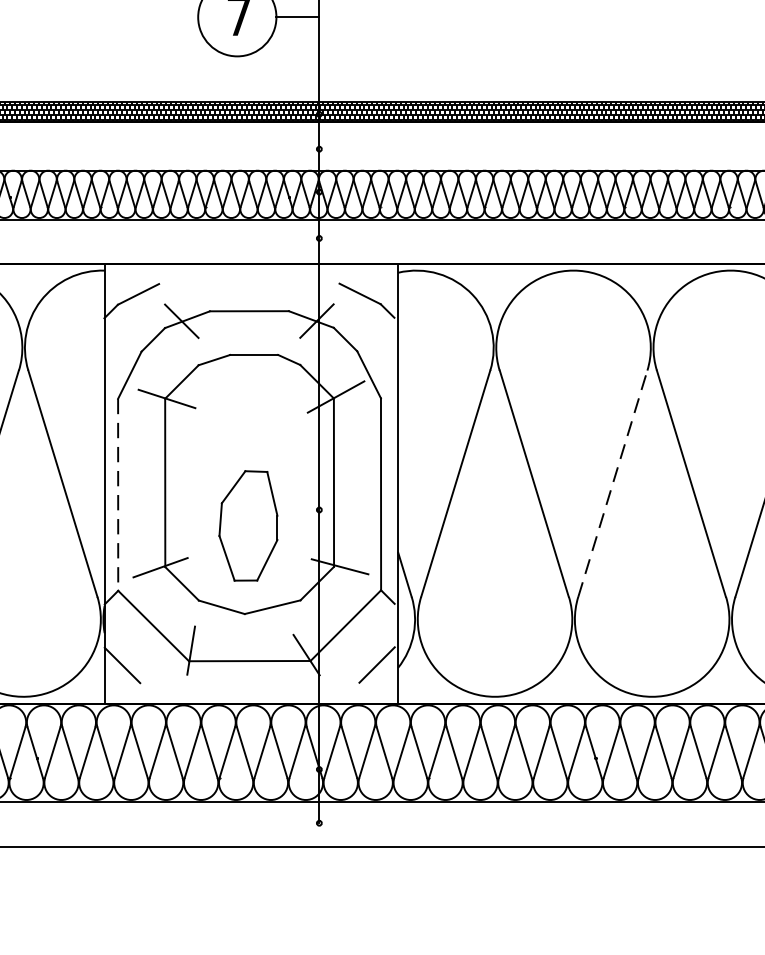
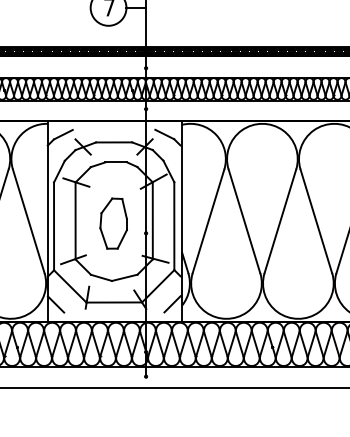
line: (613, 481) -> (280, 220), dashed -> solid
line: (119, 494) -> (54, 226), dashed -> solid
part: (248, 525) -> (113, 223), moved

